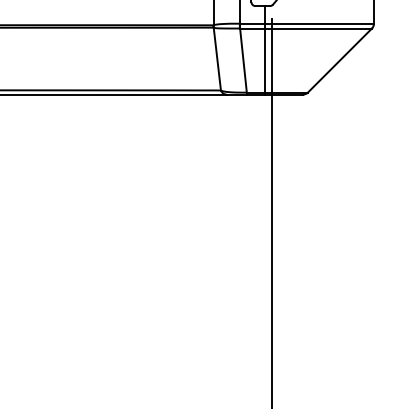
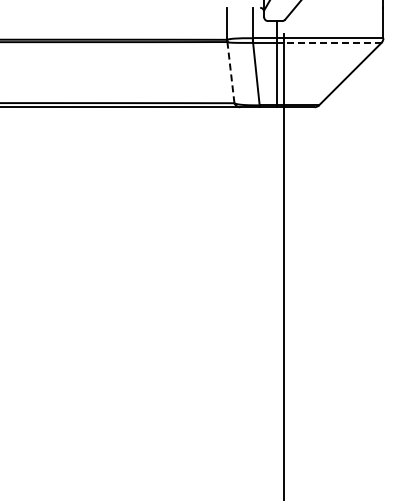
line: (317, 28) -> (328, 42), solid -> dashed
line: (216, 58) -> (230, 72), solid -> dashed

